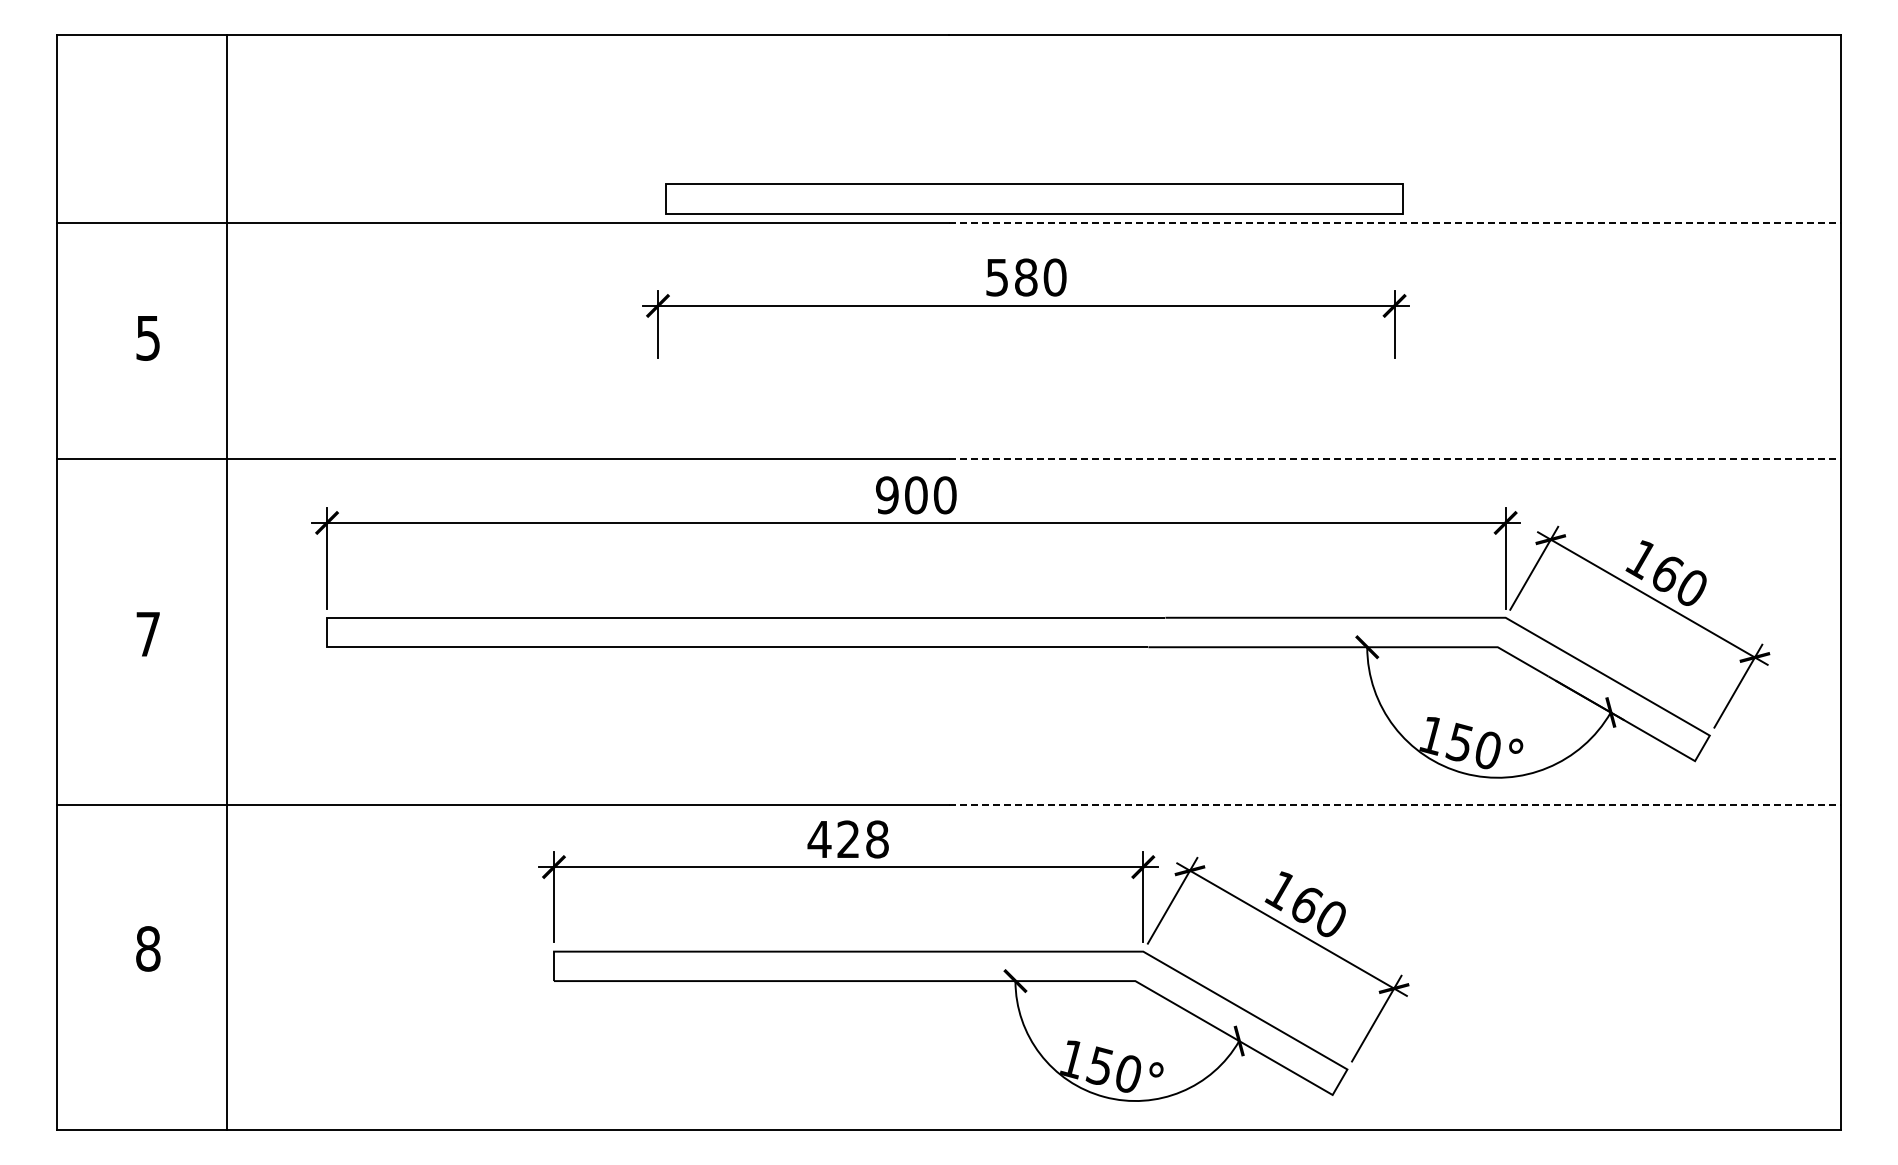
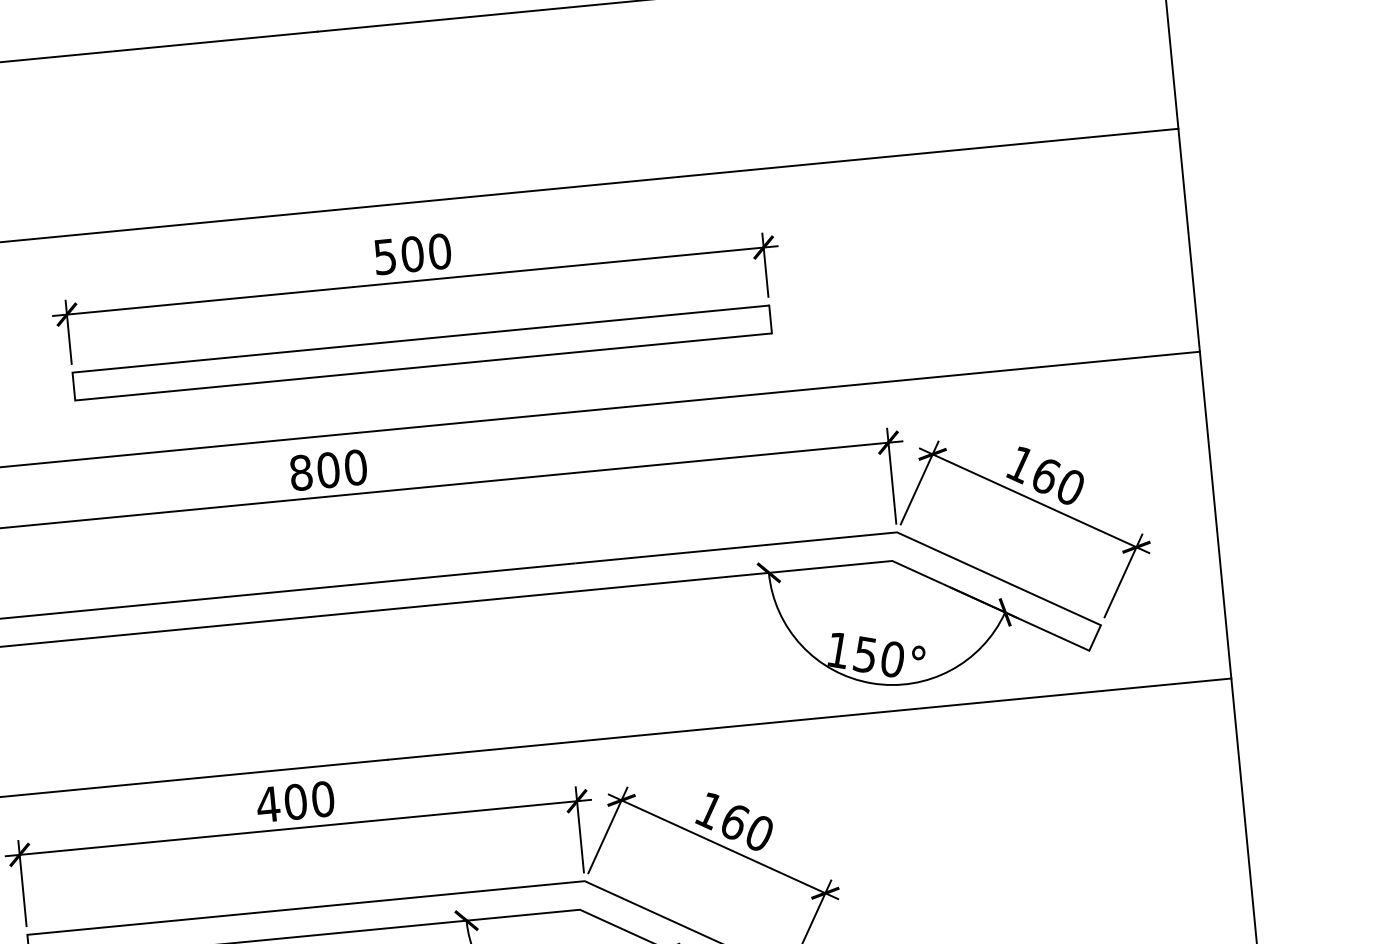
part: (1034, 198) -> (422, 352), moved
line: (1395, 223) -> (757, 169), dashed -> solid
text: (1025, 277) -> (411, 254), 580 -> 500
line: (1395, 459) -> (778, 392), dashed -> solid
text: (887, 495) -> (301, 473), 900 -> 800
line: (1395, 804) -> (809, 719), dashed -> solid
text: (862, 839) -> (308, 800), 428 -> 400

